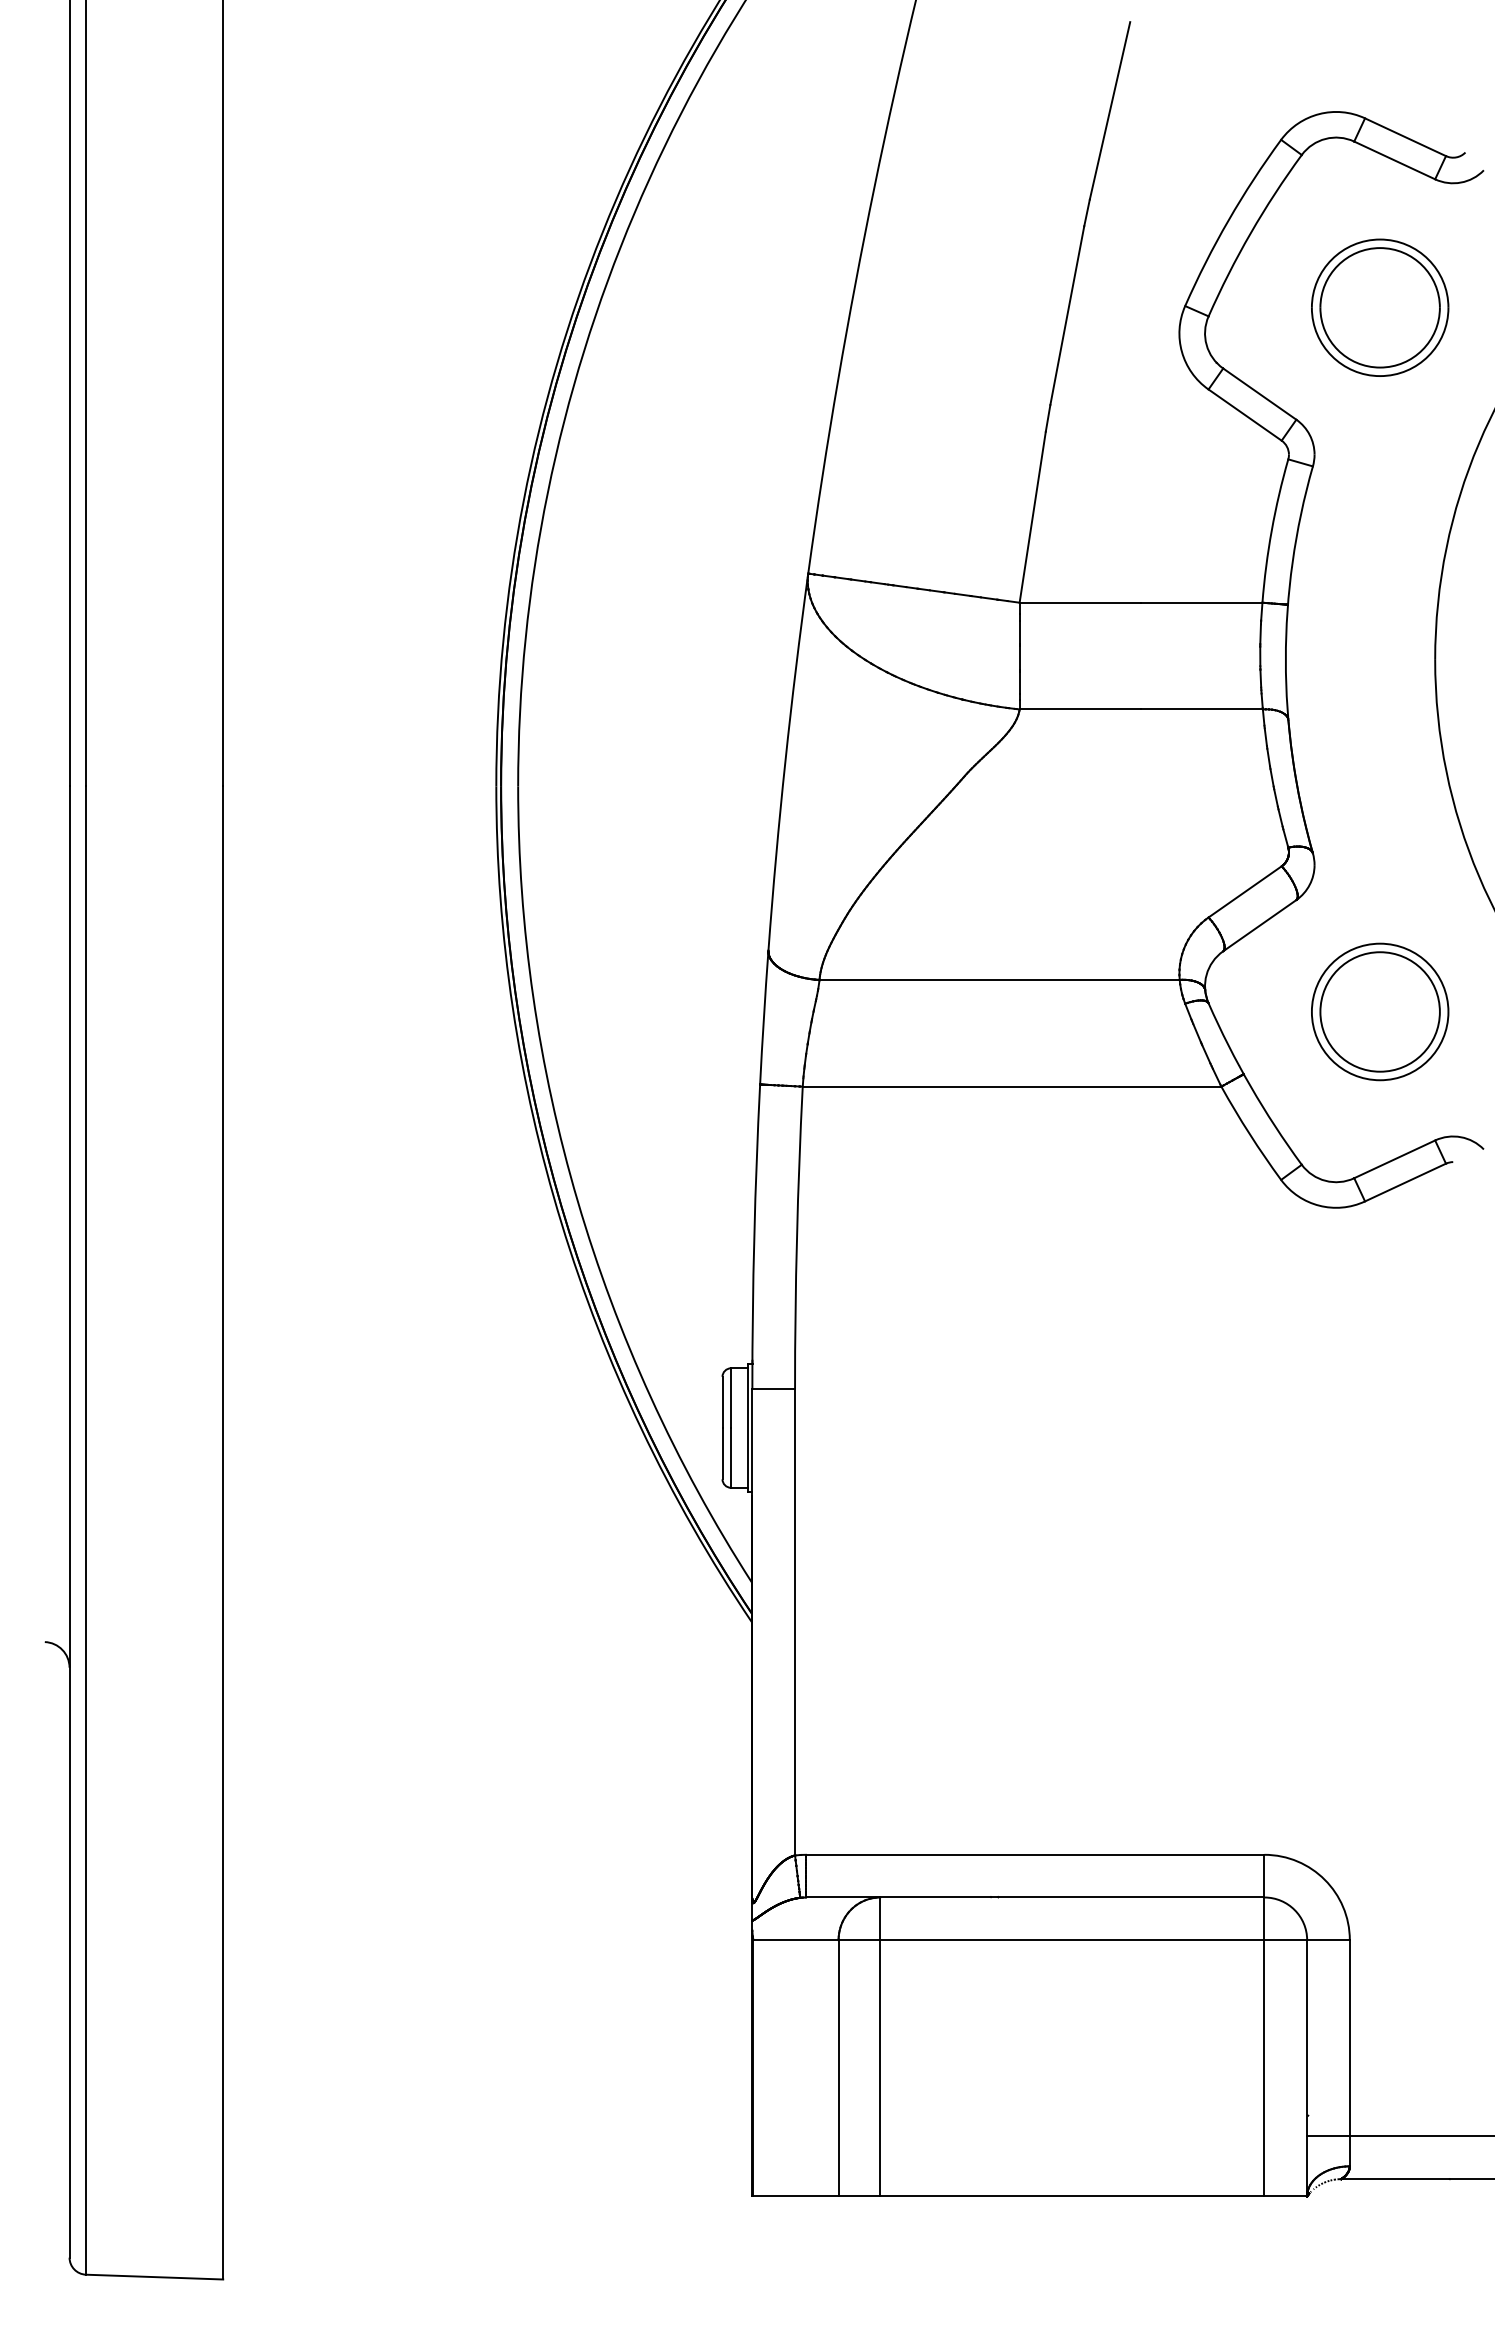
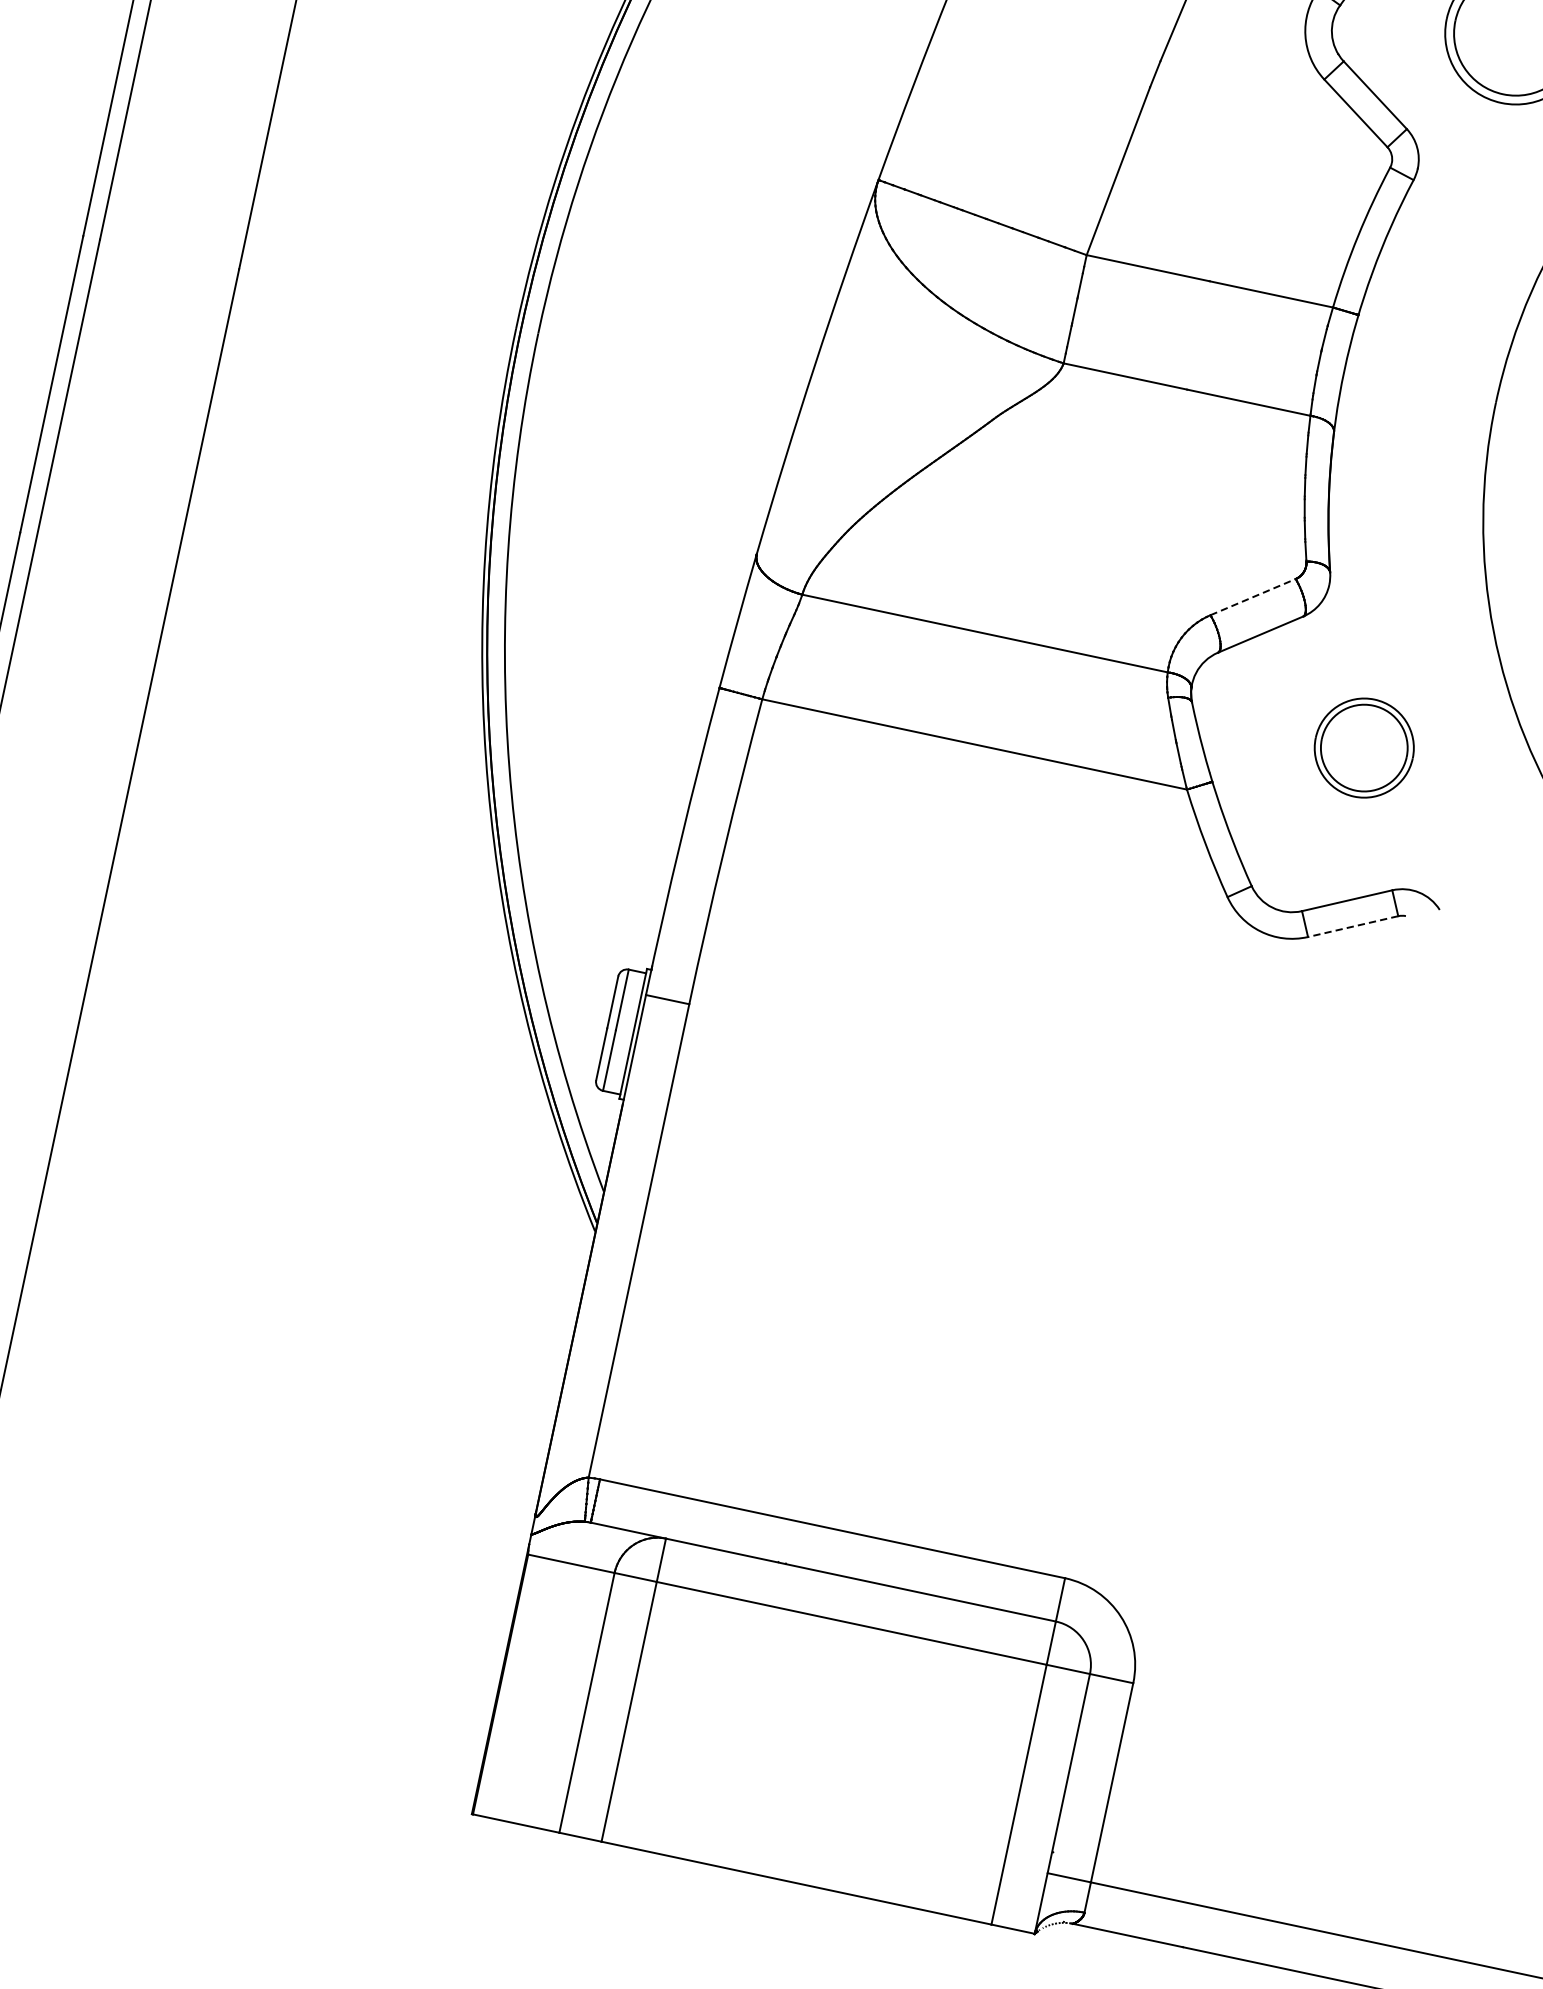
line: (1245, 891) -> (1253, 596), solid -> dashed
part: (1380, 1011) -> (1364, 747), size x0.7
line: (1405, 1182) -> (1353, 926), solid -> dashed

